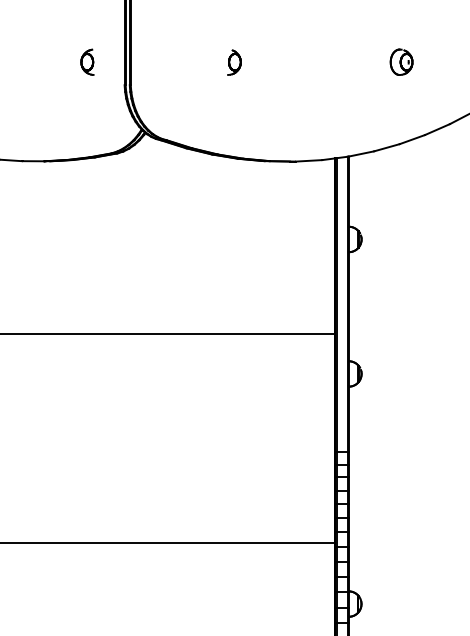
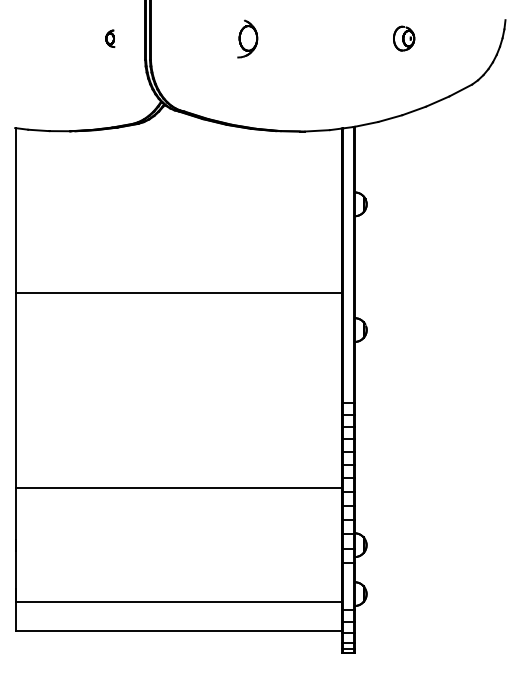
part: (86, 62) -> (109, 38), size x0.7
part: (234, 62) -> (247, 38), size x1.6

